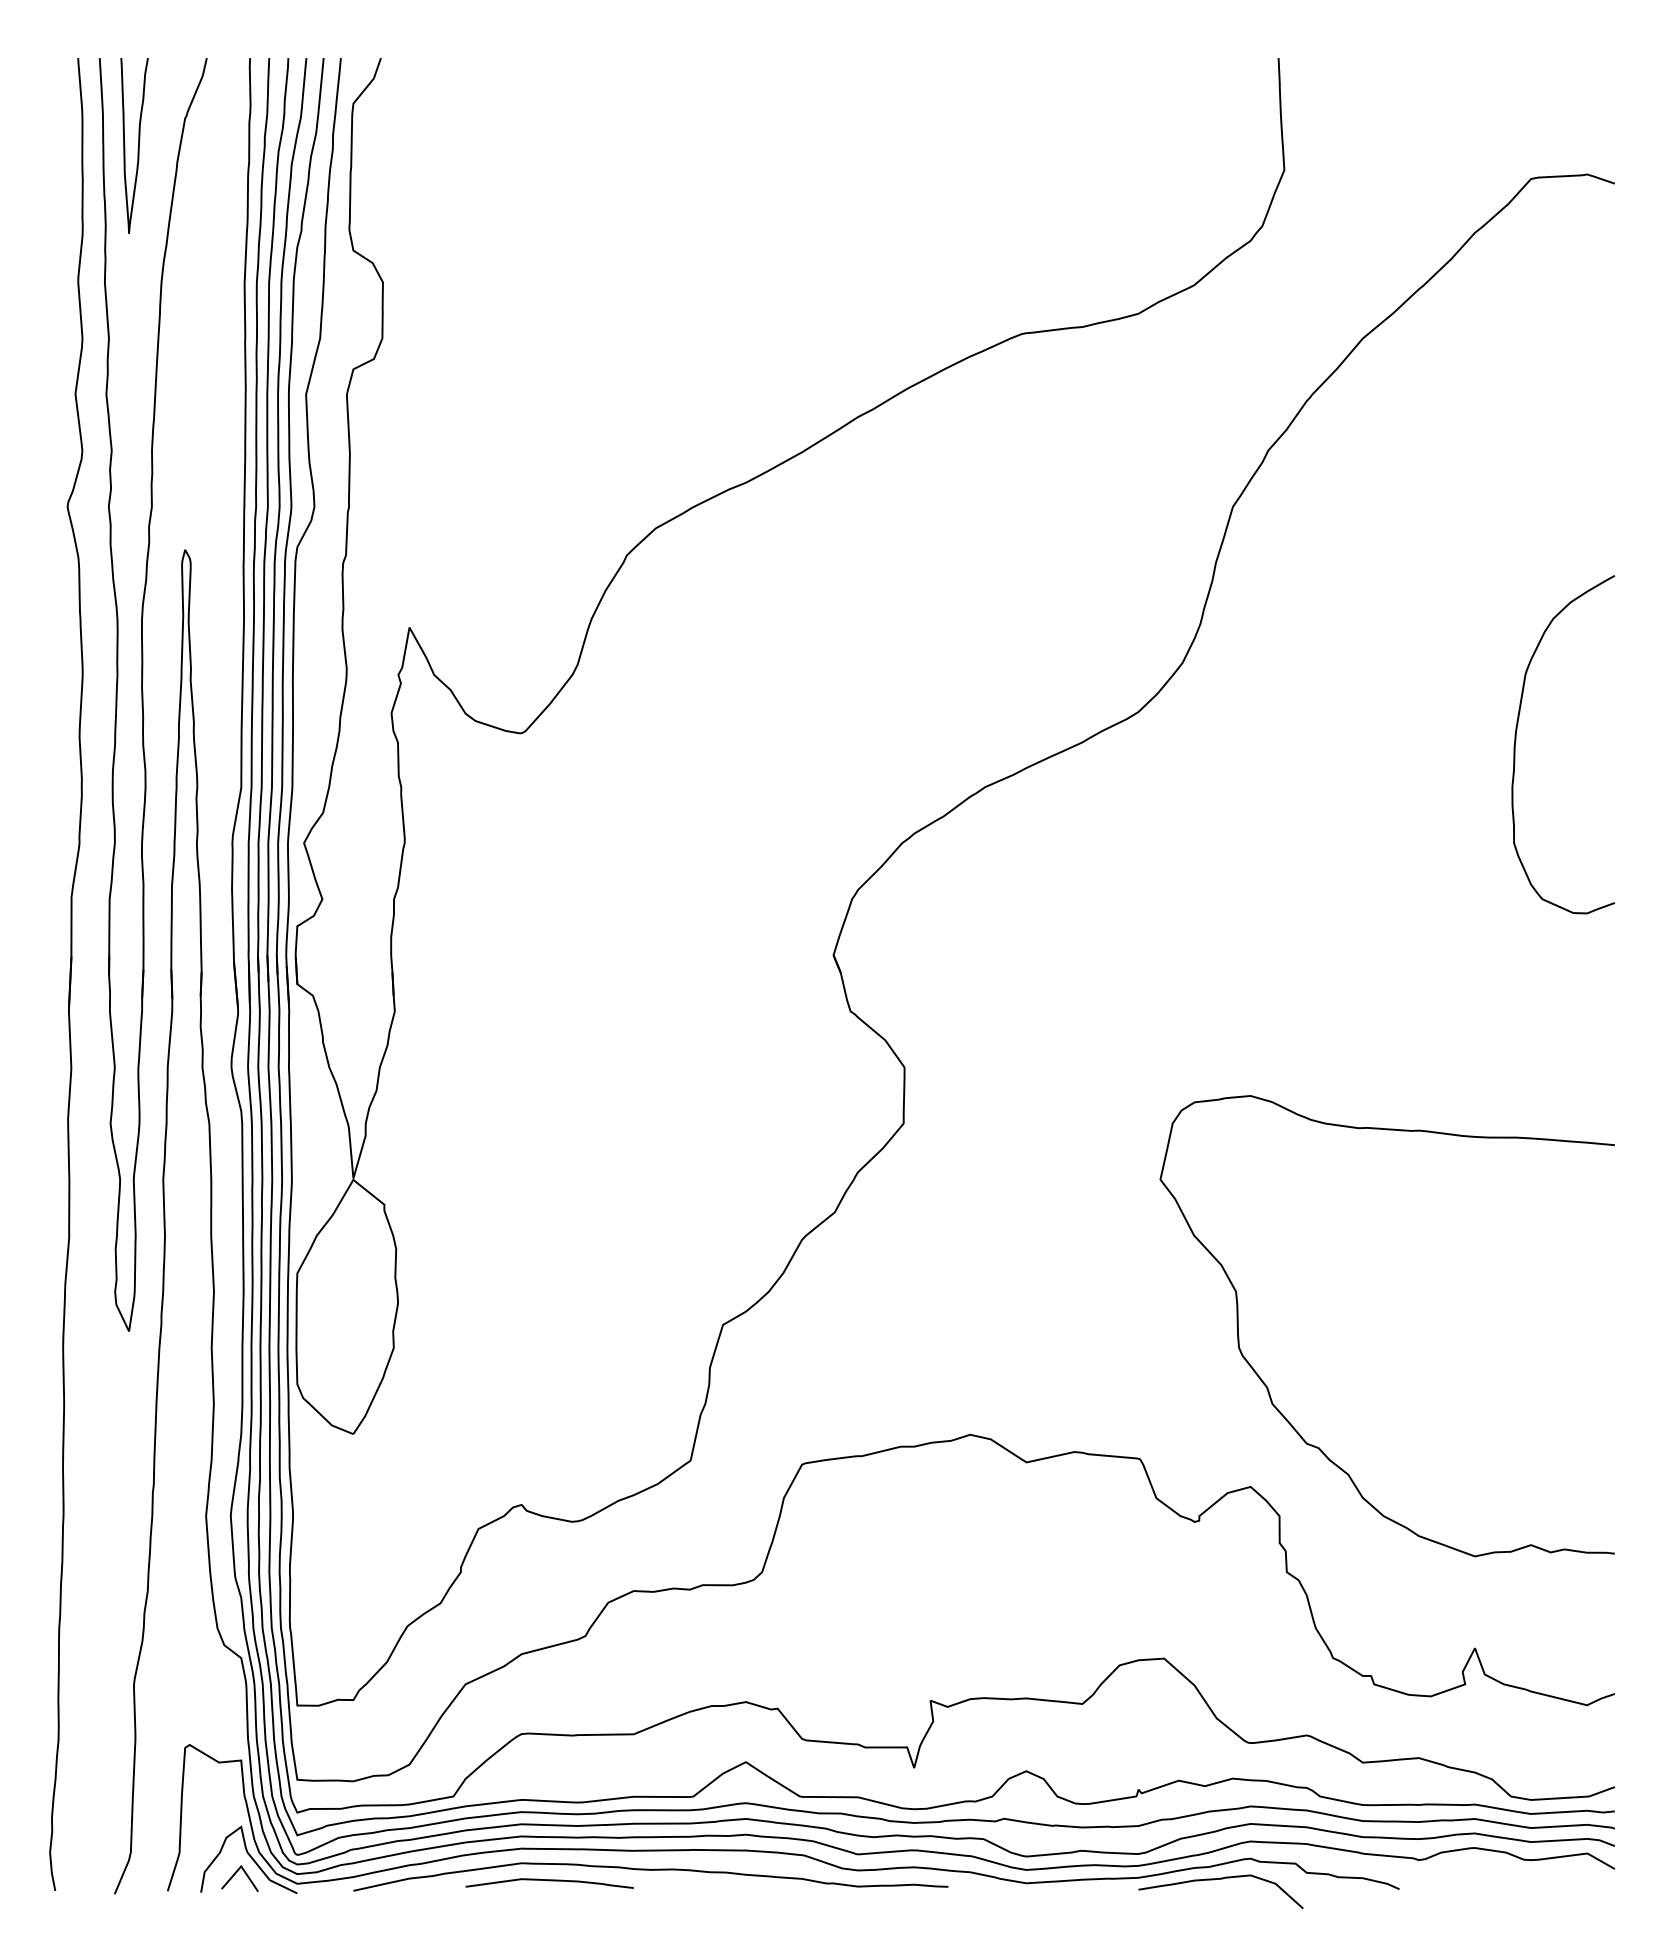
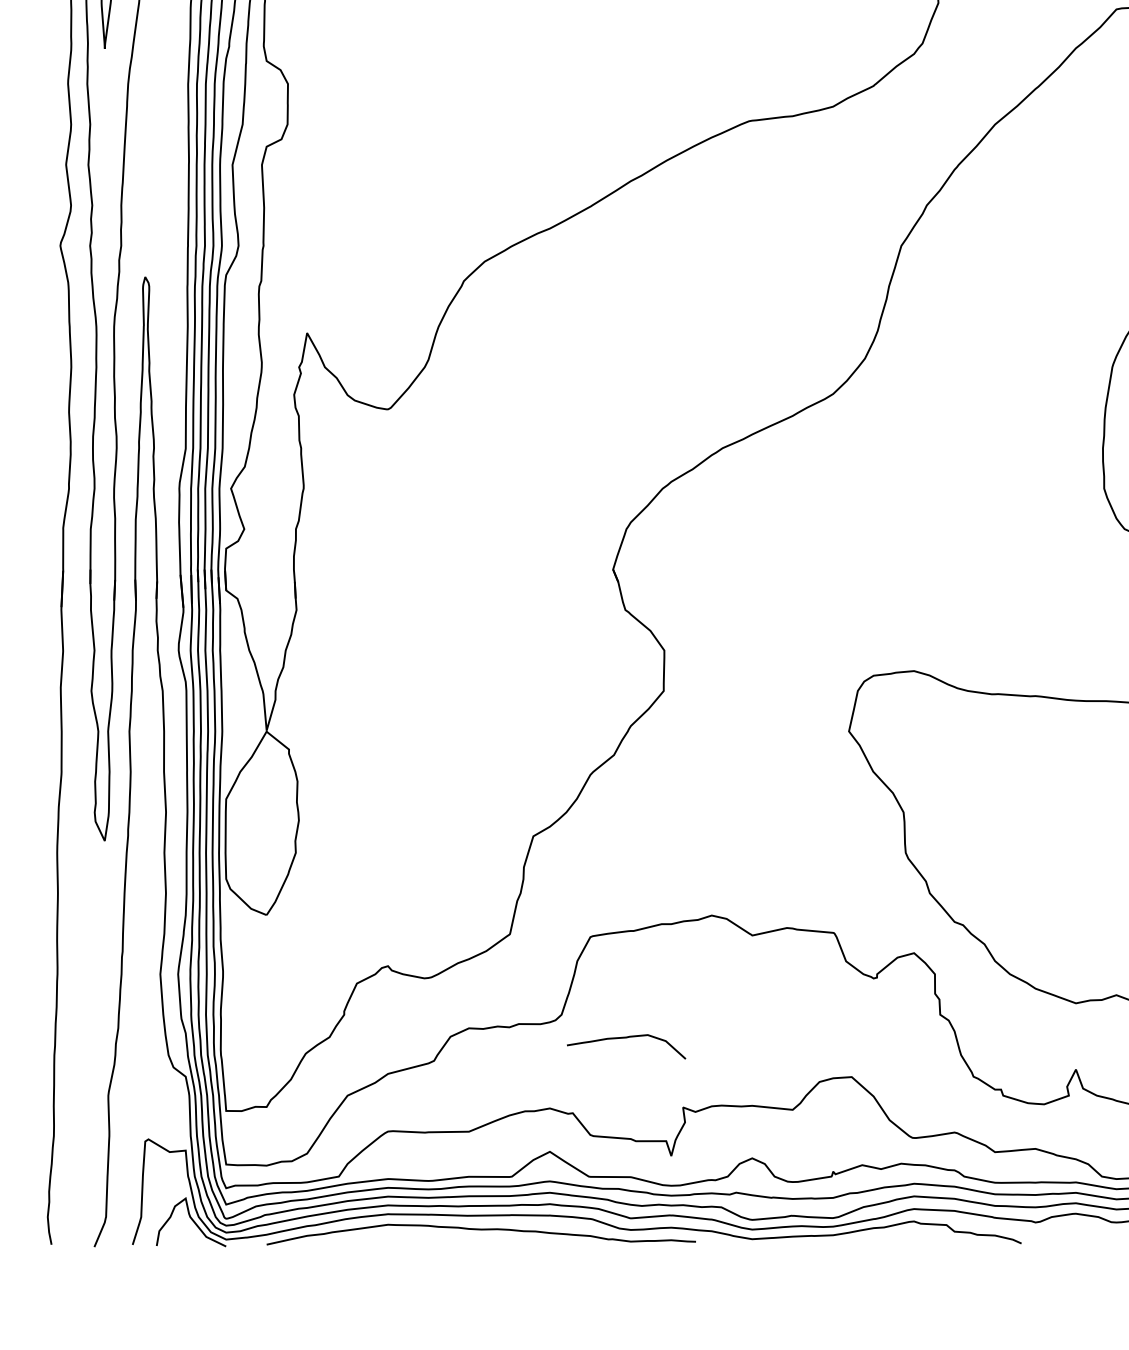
line: (235, 1874) -> (181, 1232), removed
curve: (1220, 1879) -> (626, 1038), moved
curve: (549, 1881) -> (408, 1237), removed

